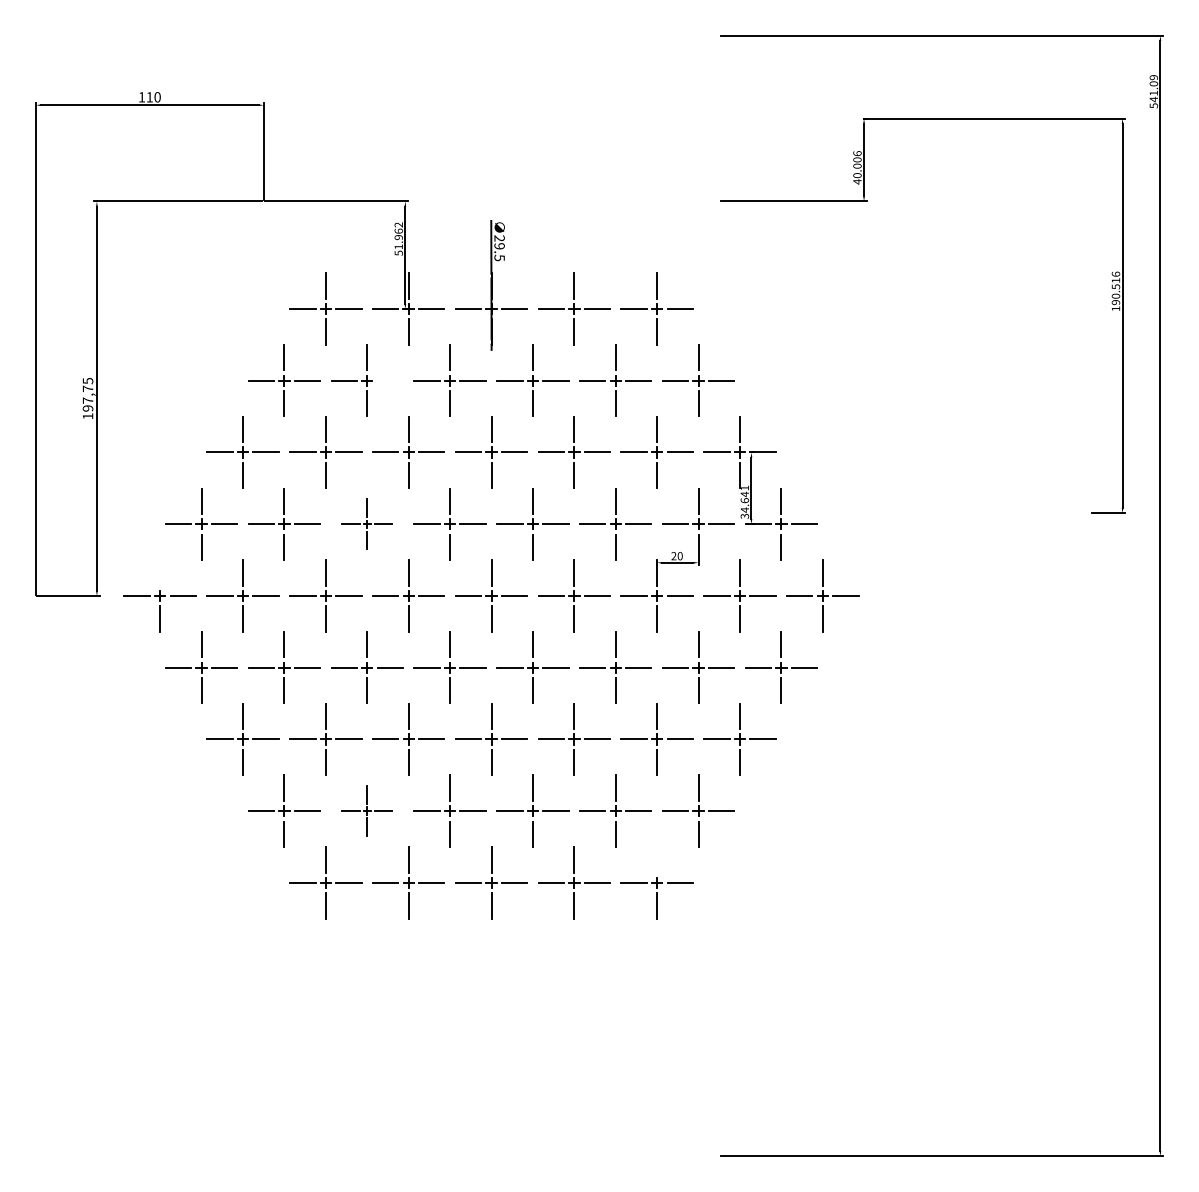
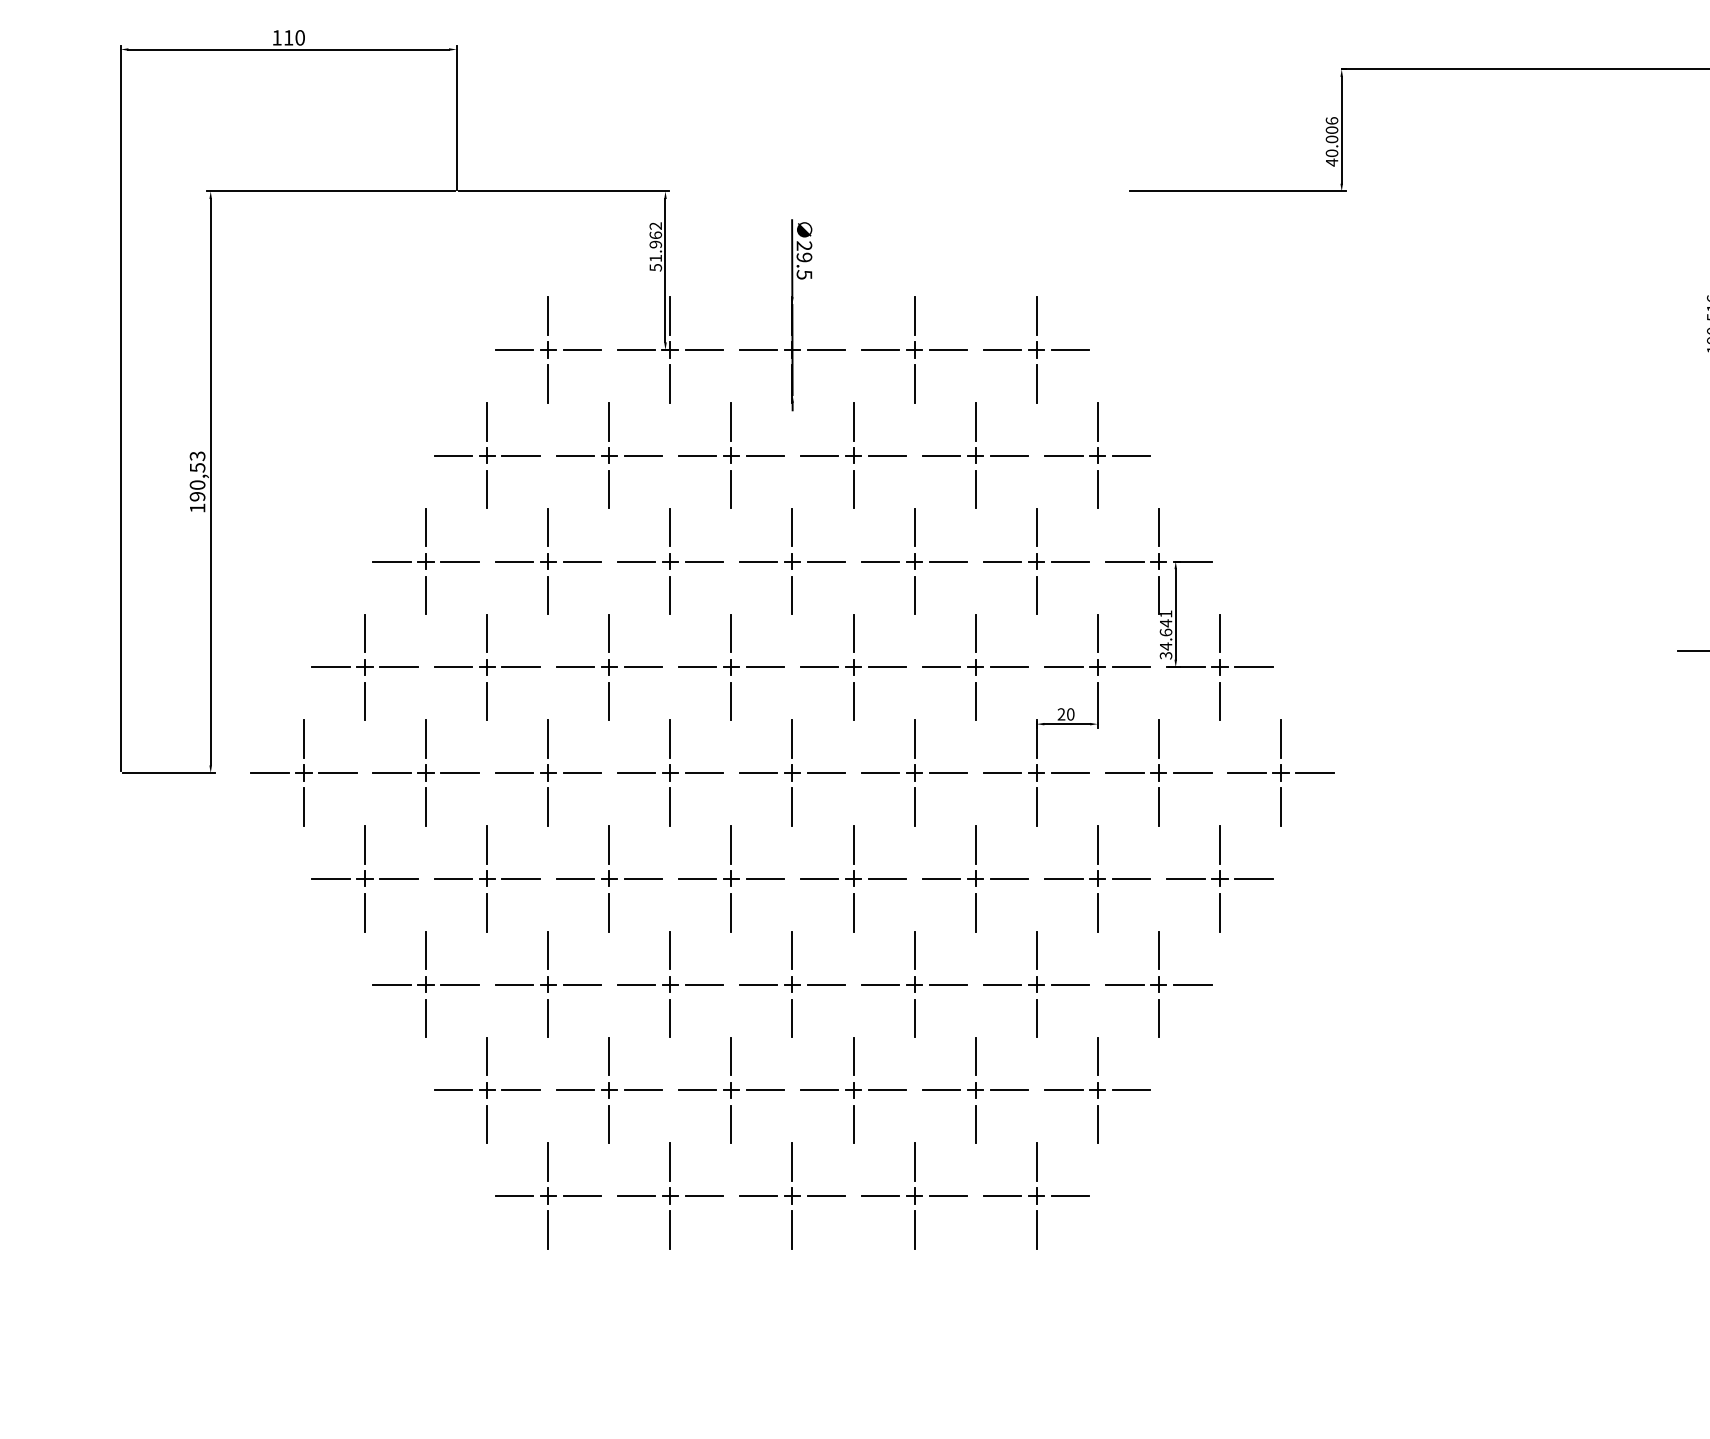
line: (389, 380) -> (642, 455), added
text: (87, 390) -> (196, 470), 197,75 -> 190,53
part: (367, 524) -> (609, 667), size x1.43
line: (160, 572) -> (304, 738), added
part: (367, 810) -> (609, 1089), size x1.43
line: (657, 859) -> (1037, 1161), added

